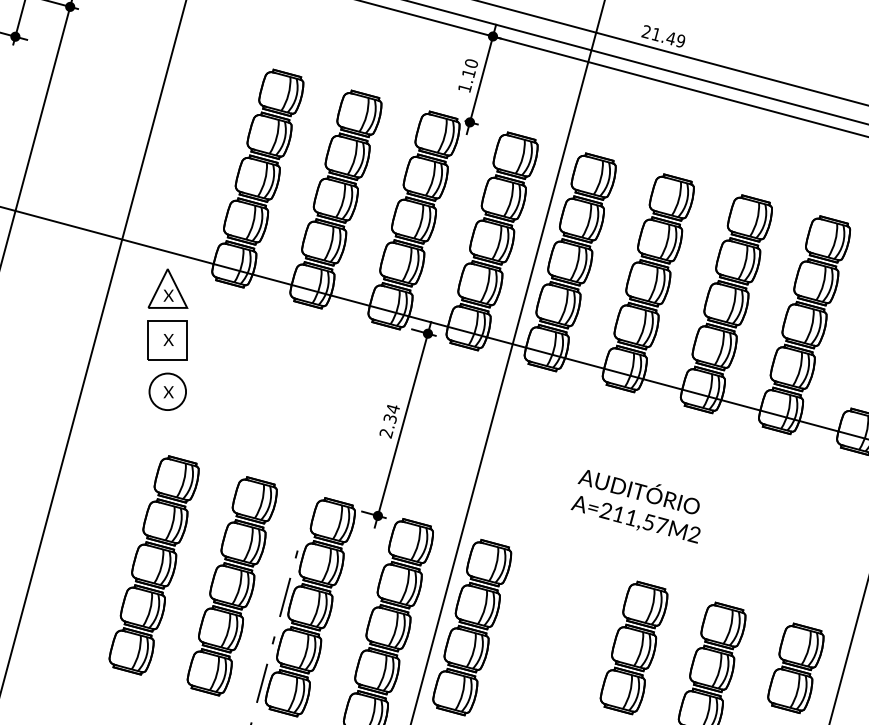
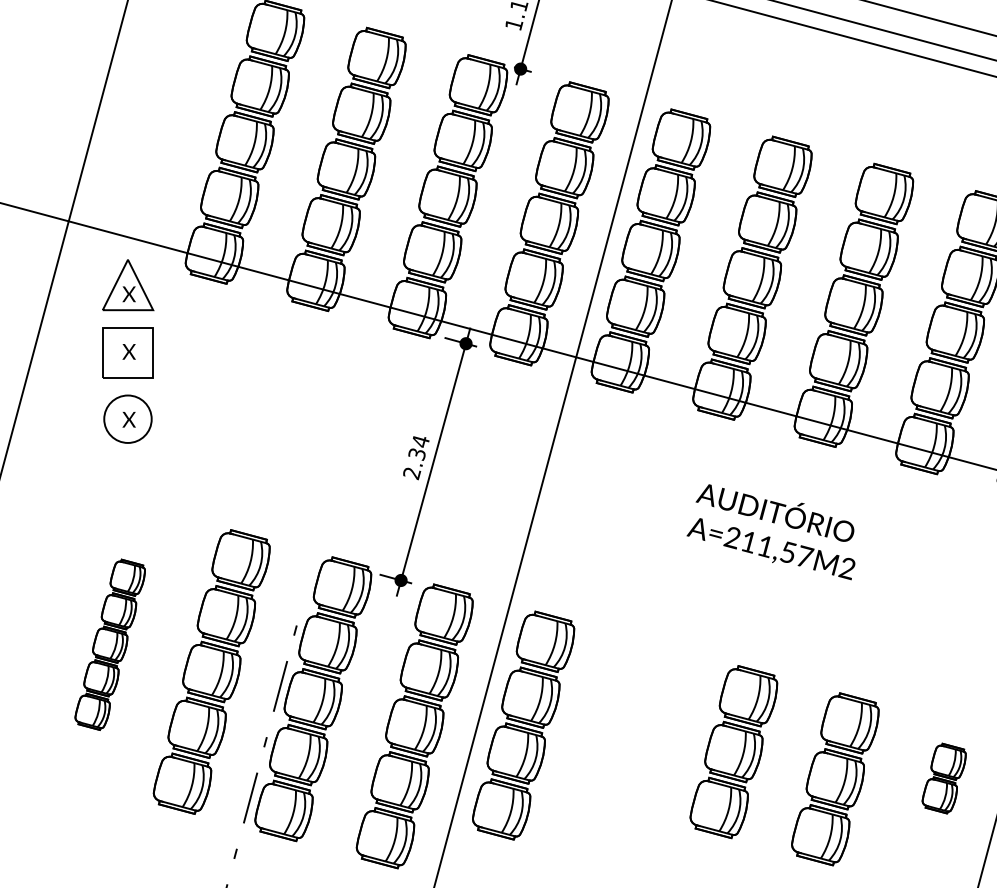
text: (635, 506) -> (770, 531), moved
part: (153, 565) -> (109, 644), size x0.6
part: (795, 668) -> (943, 778), size x0.6

